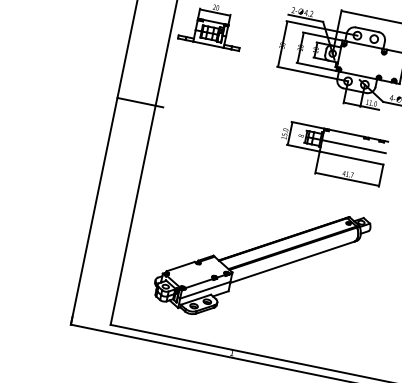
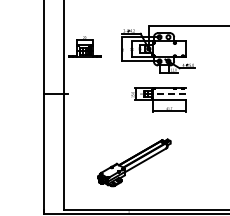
line: (353, 147) -> (169, 94), solid -> dashed
part: (261, 262) -> (134, 162), size x0.7

